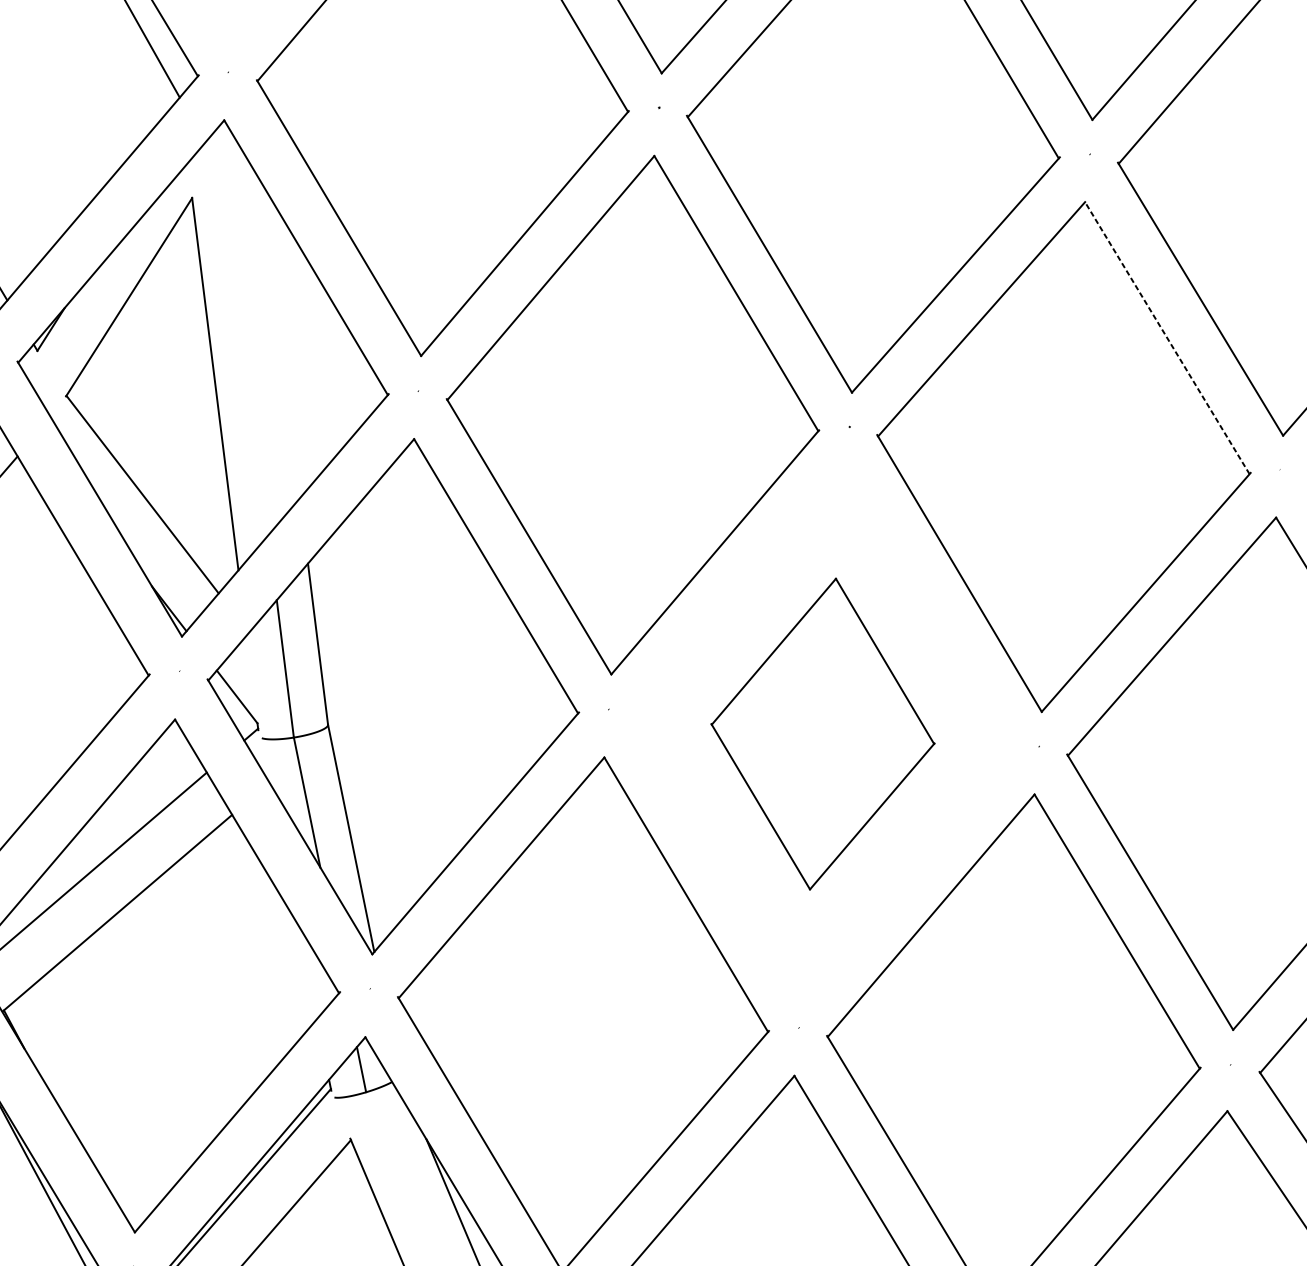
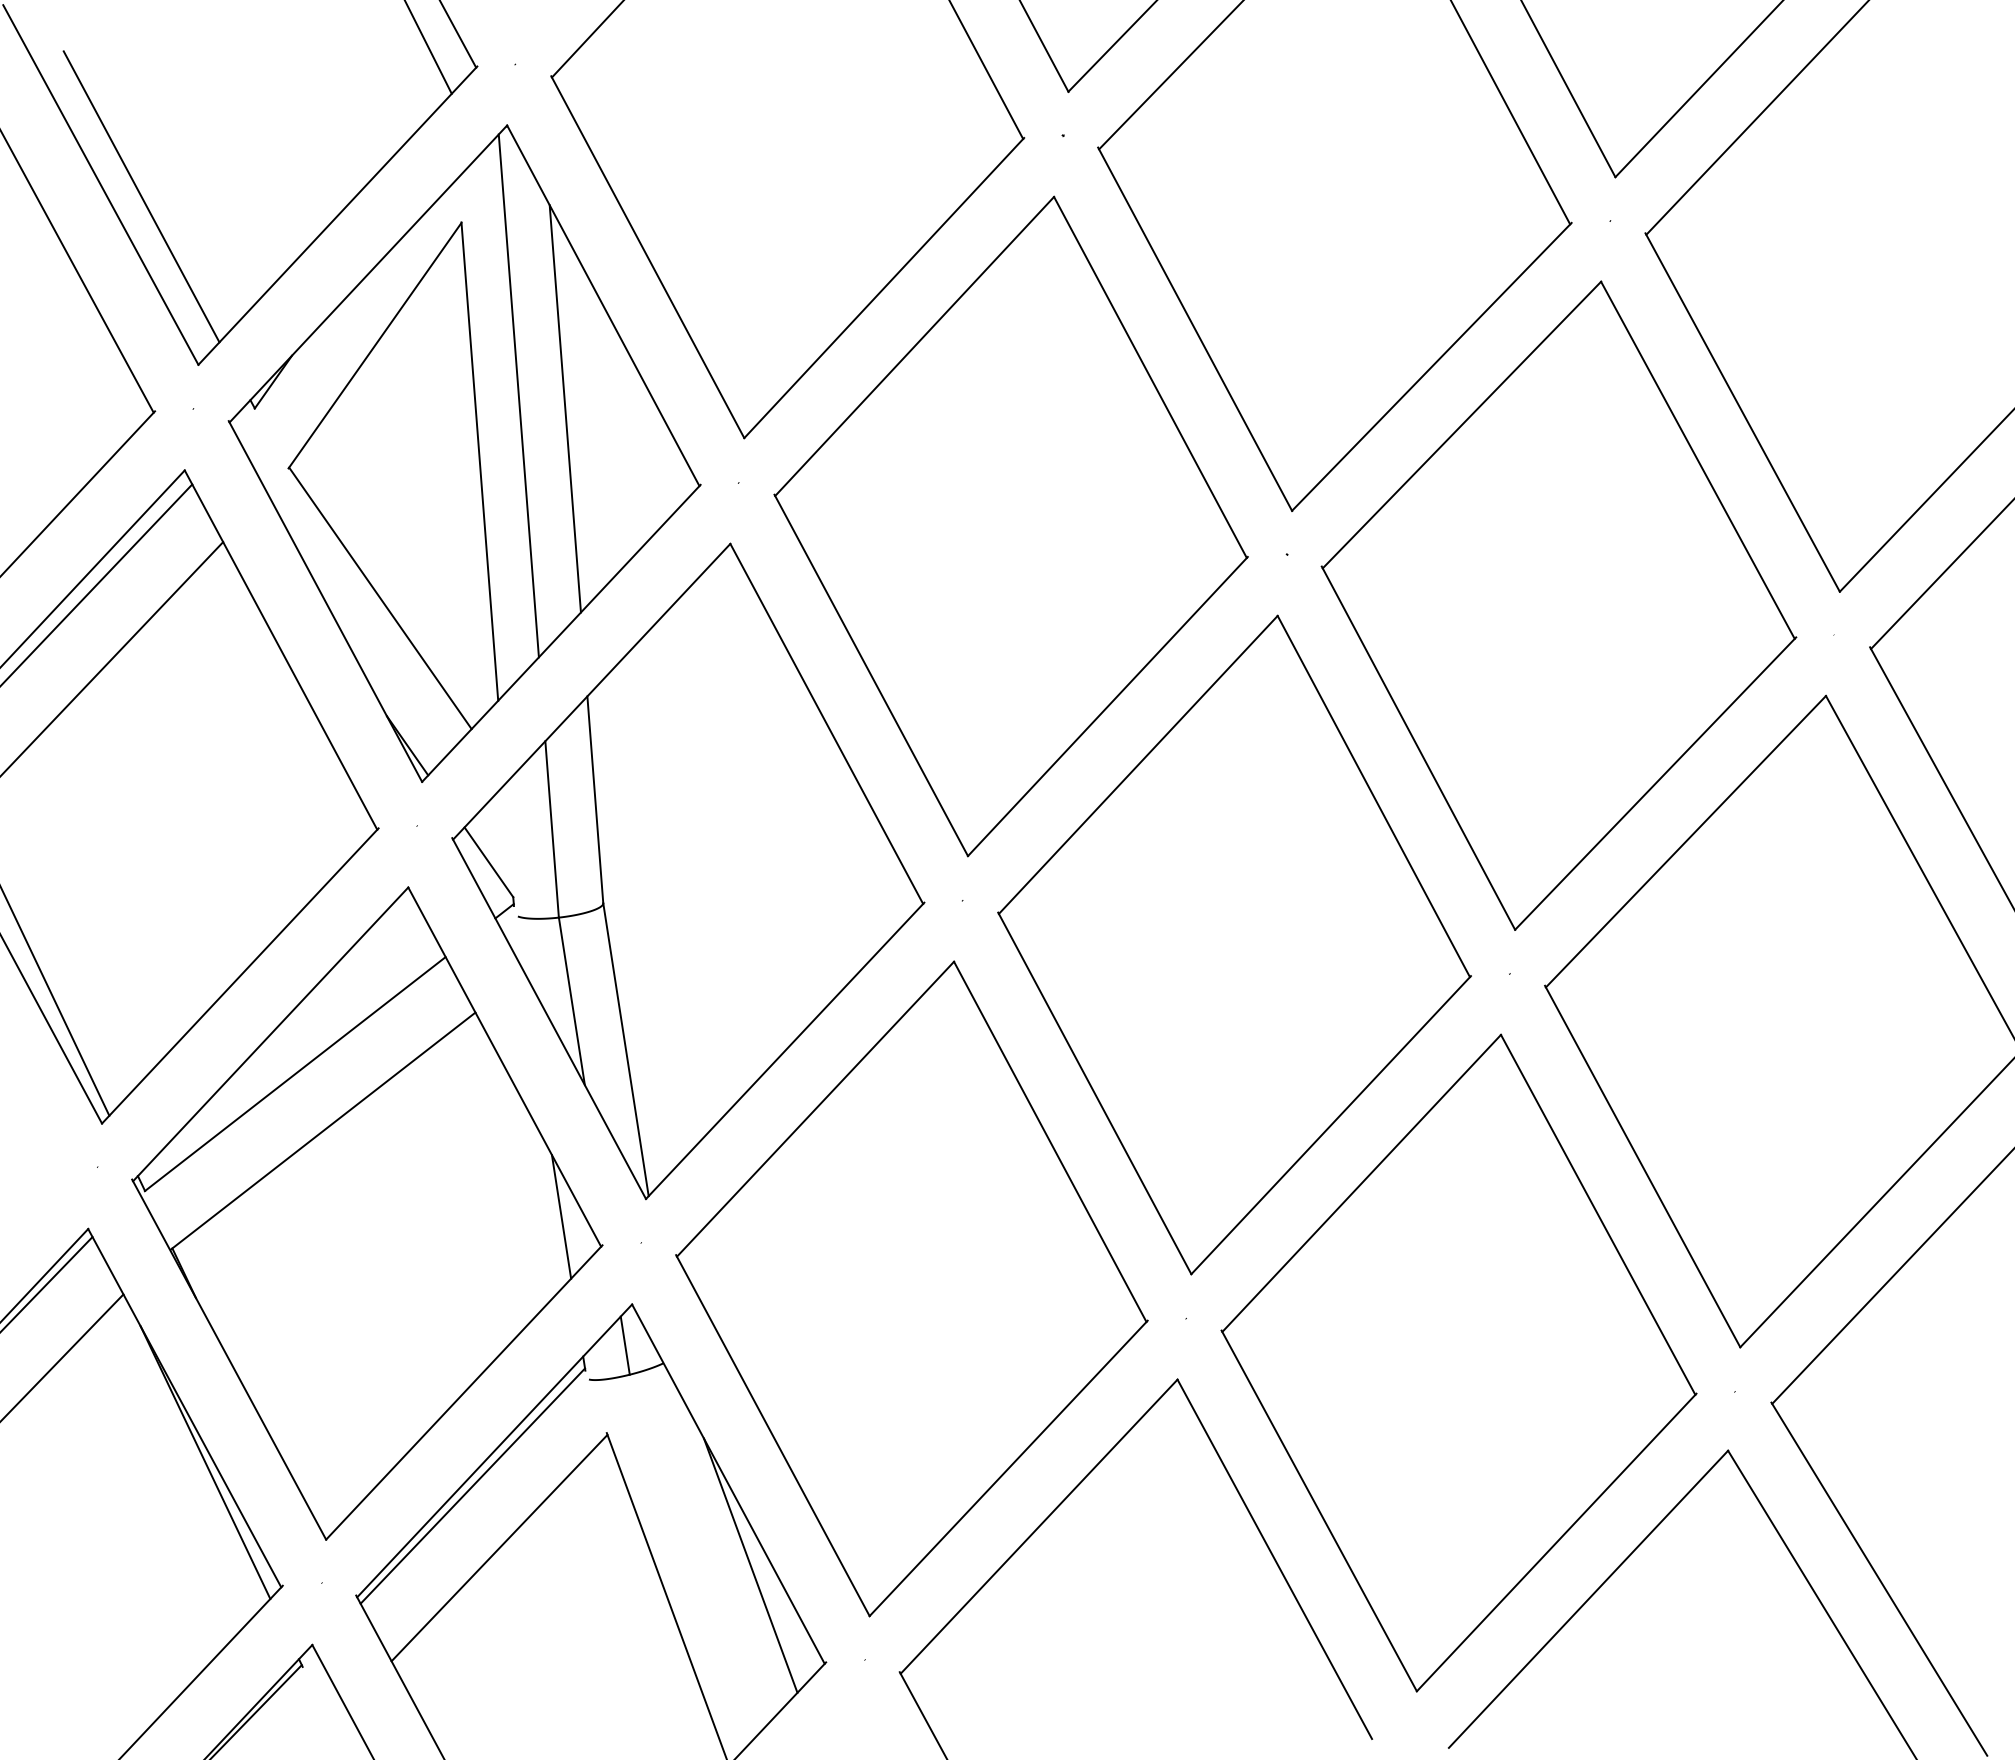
line: (243, 330) -> (518, 395), added
line: (1166, 337) -> (1697, 459), dashed -> solid
line: (279, 339) -> (564, 408), added
part: (822, 733) -> (1234, 944), size x1.67
line: (306, 971) -> (561, 1216), added

